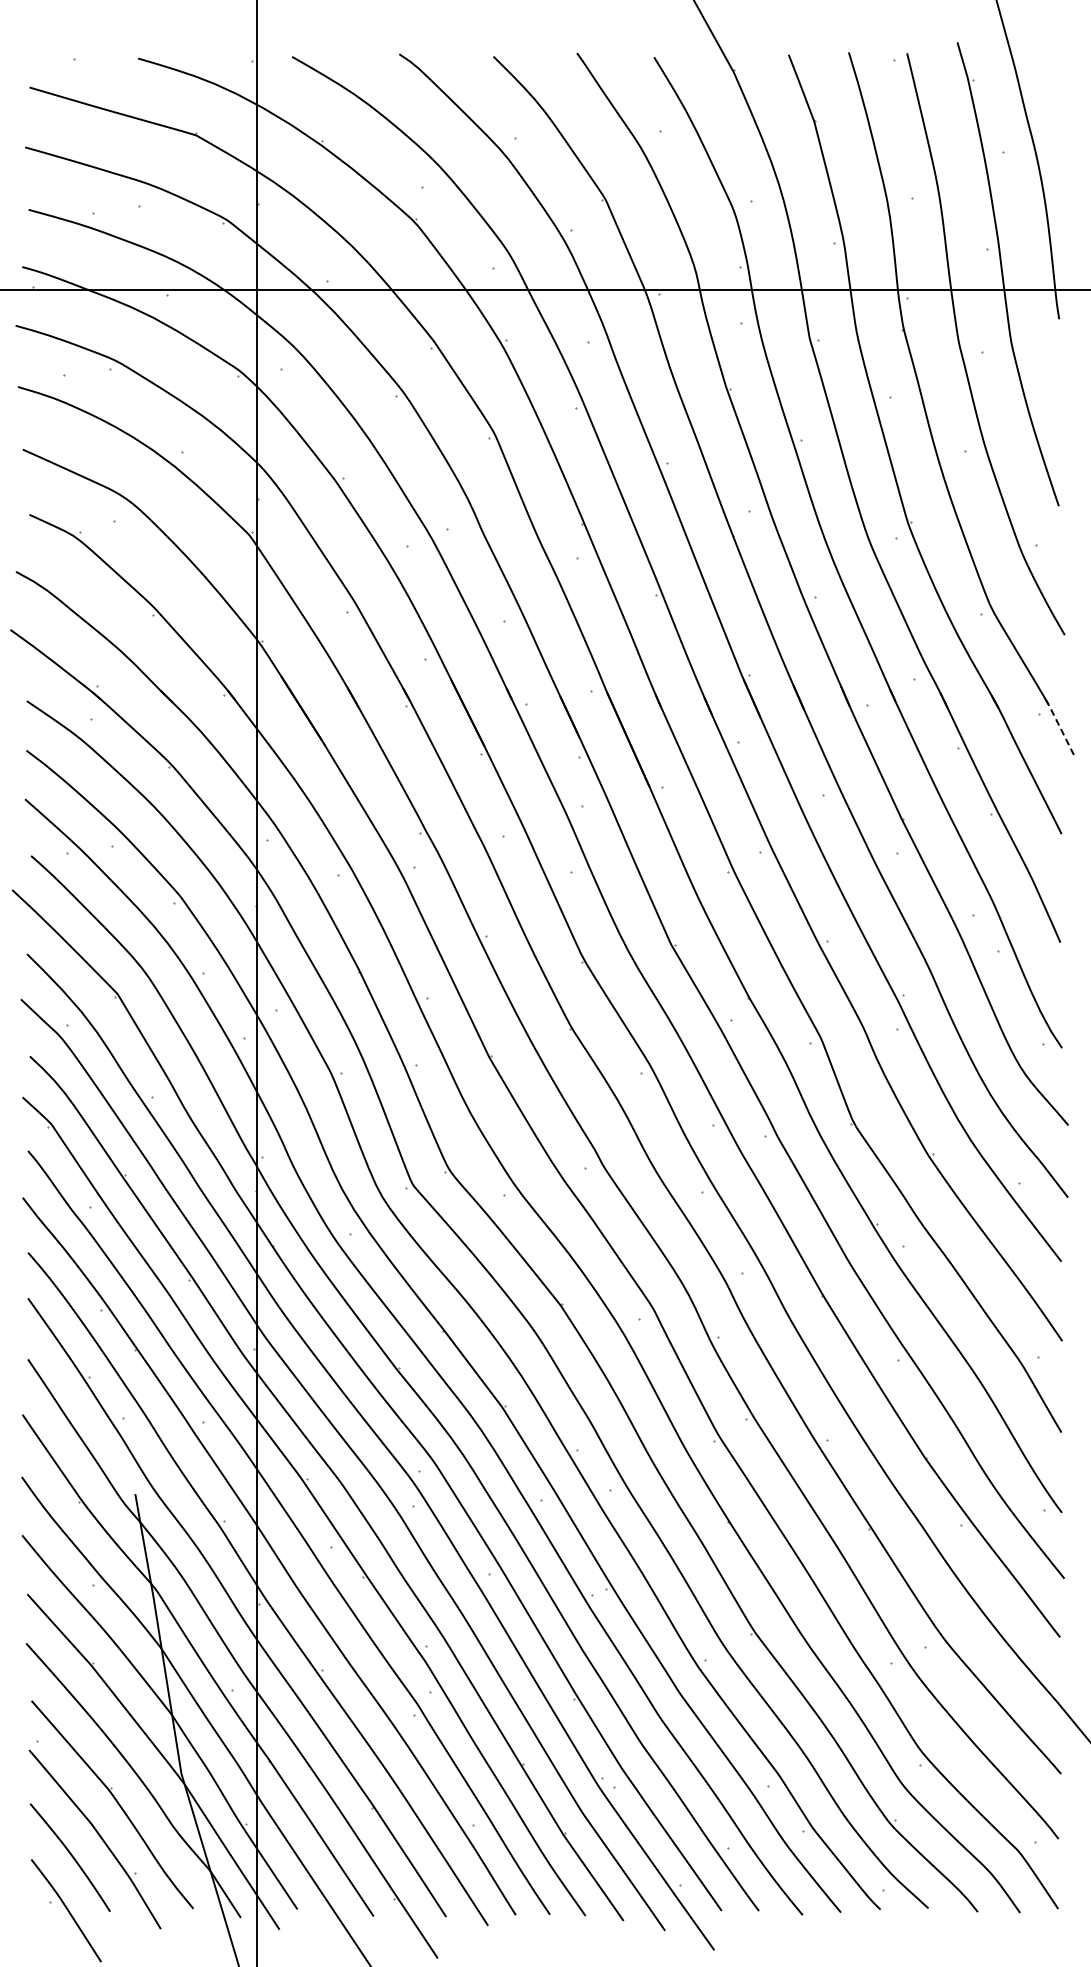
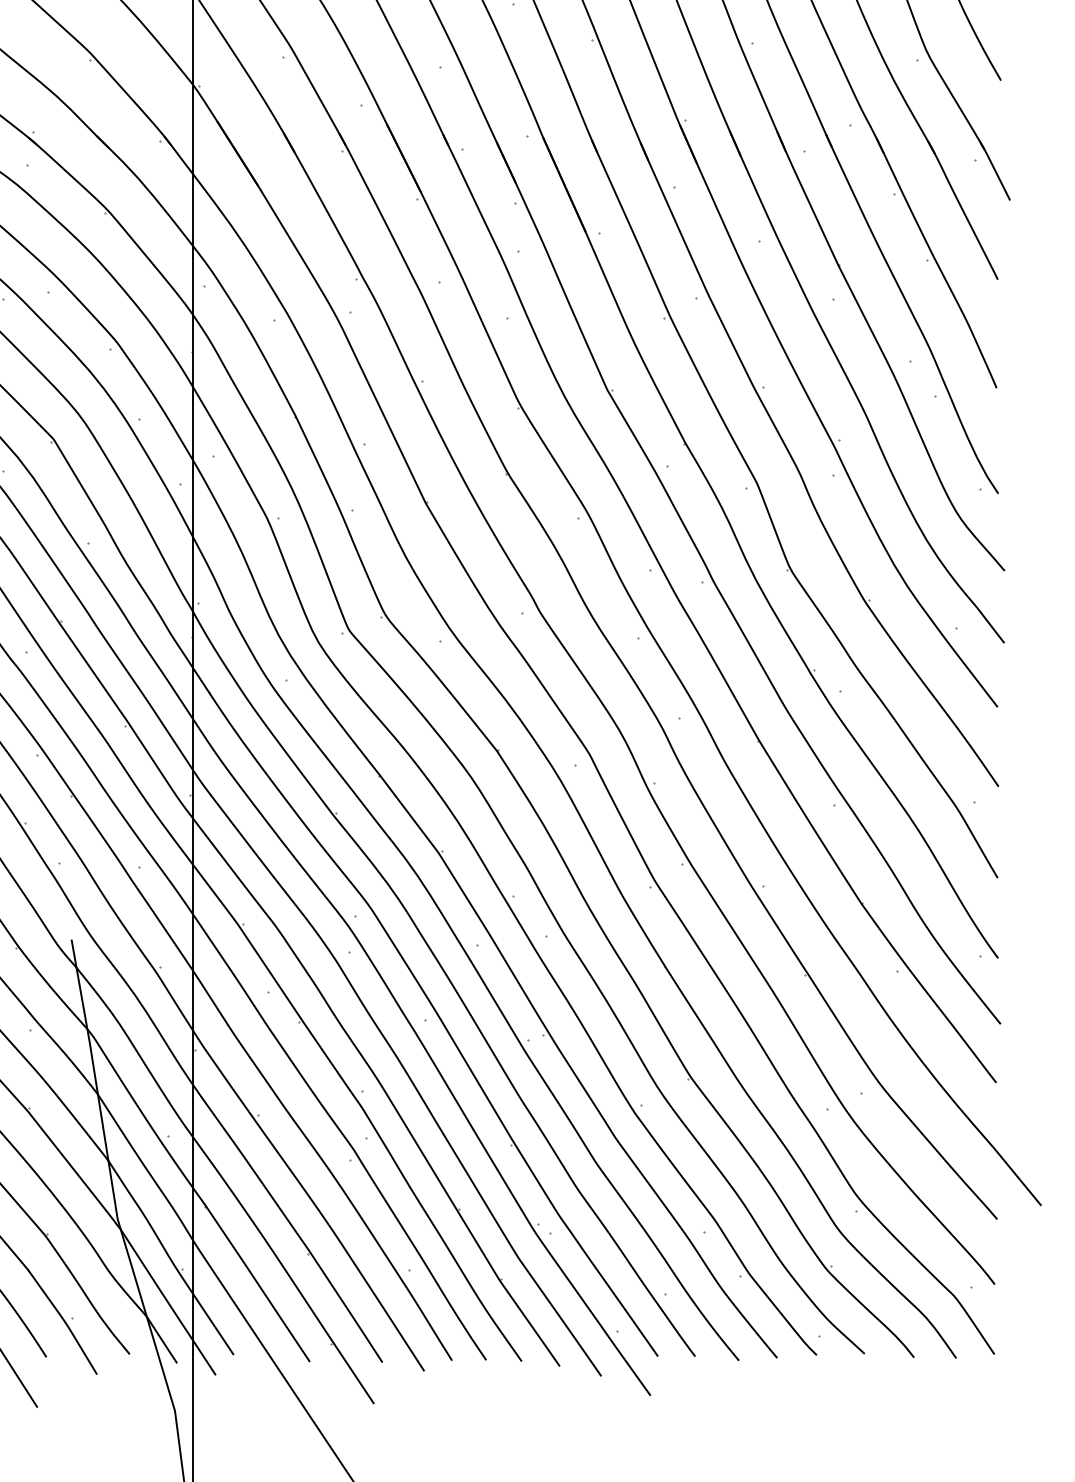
line: (1058, 724) -> (994, 170), dashed -> solid

